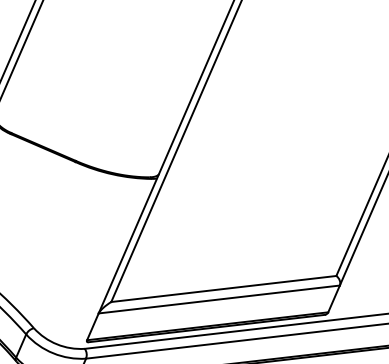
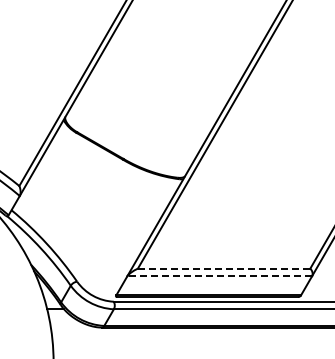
line: (224, 288) -> (224, 268), solid -> dashed
line: (218, 299) -> (219, 276), solid -> dashed

